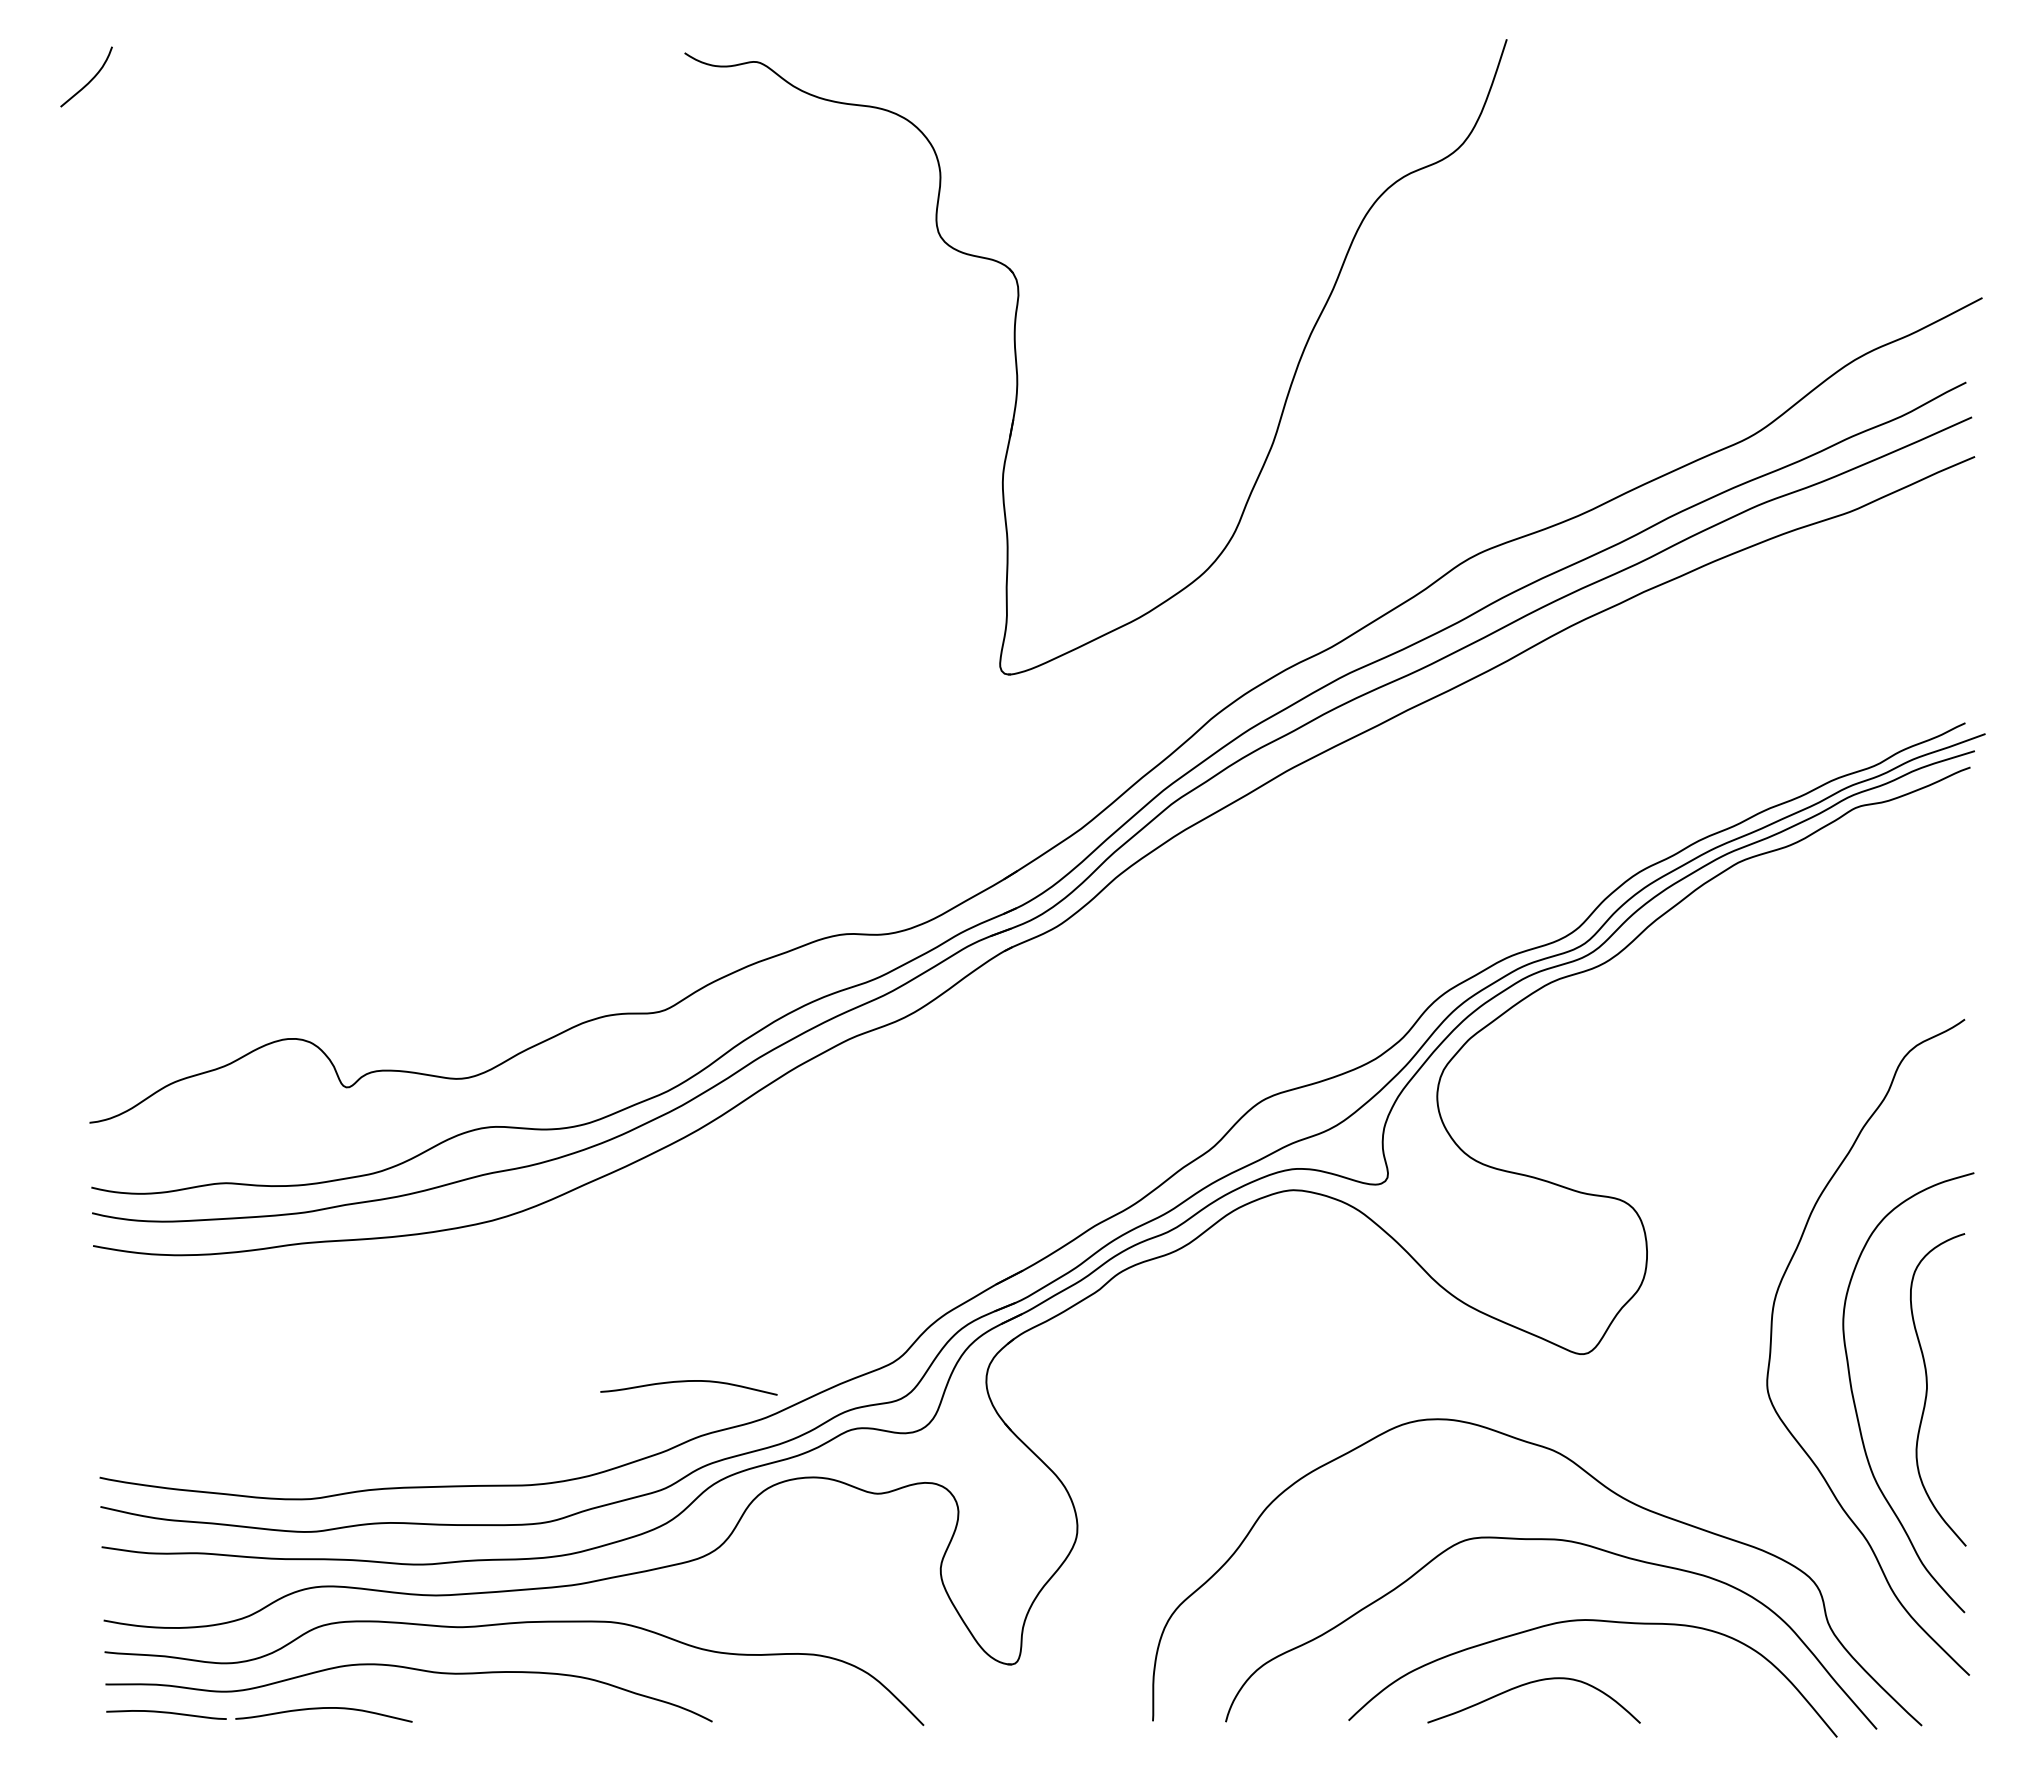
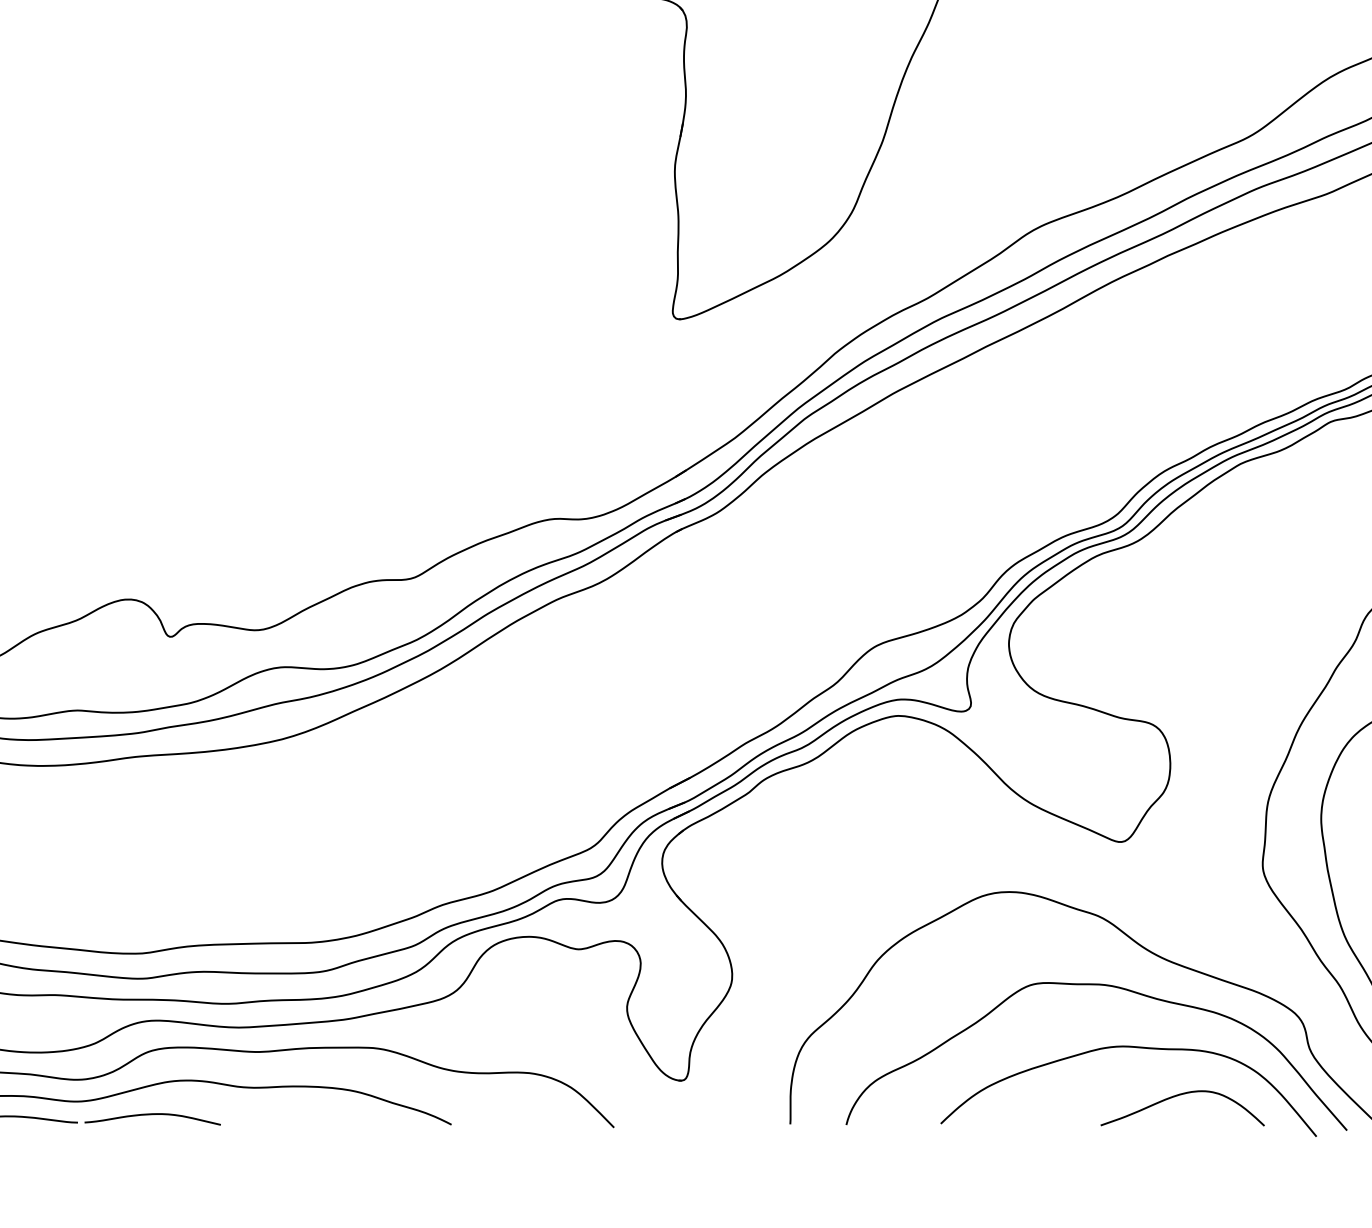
curve: (685, 1382) -> (430, 863), removed
curve: (1528, 1684) -> (1178, 1096), moved

